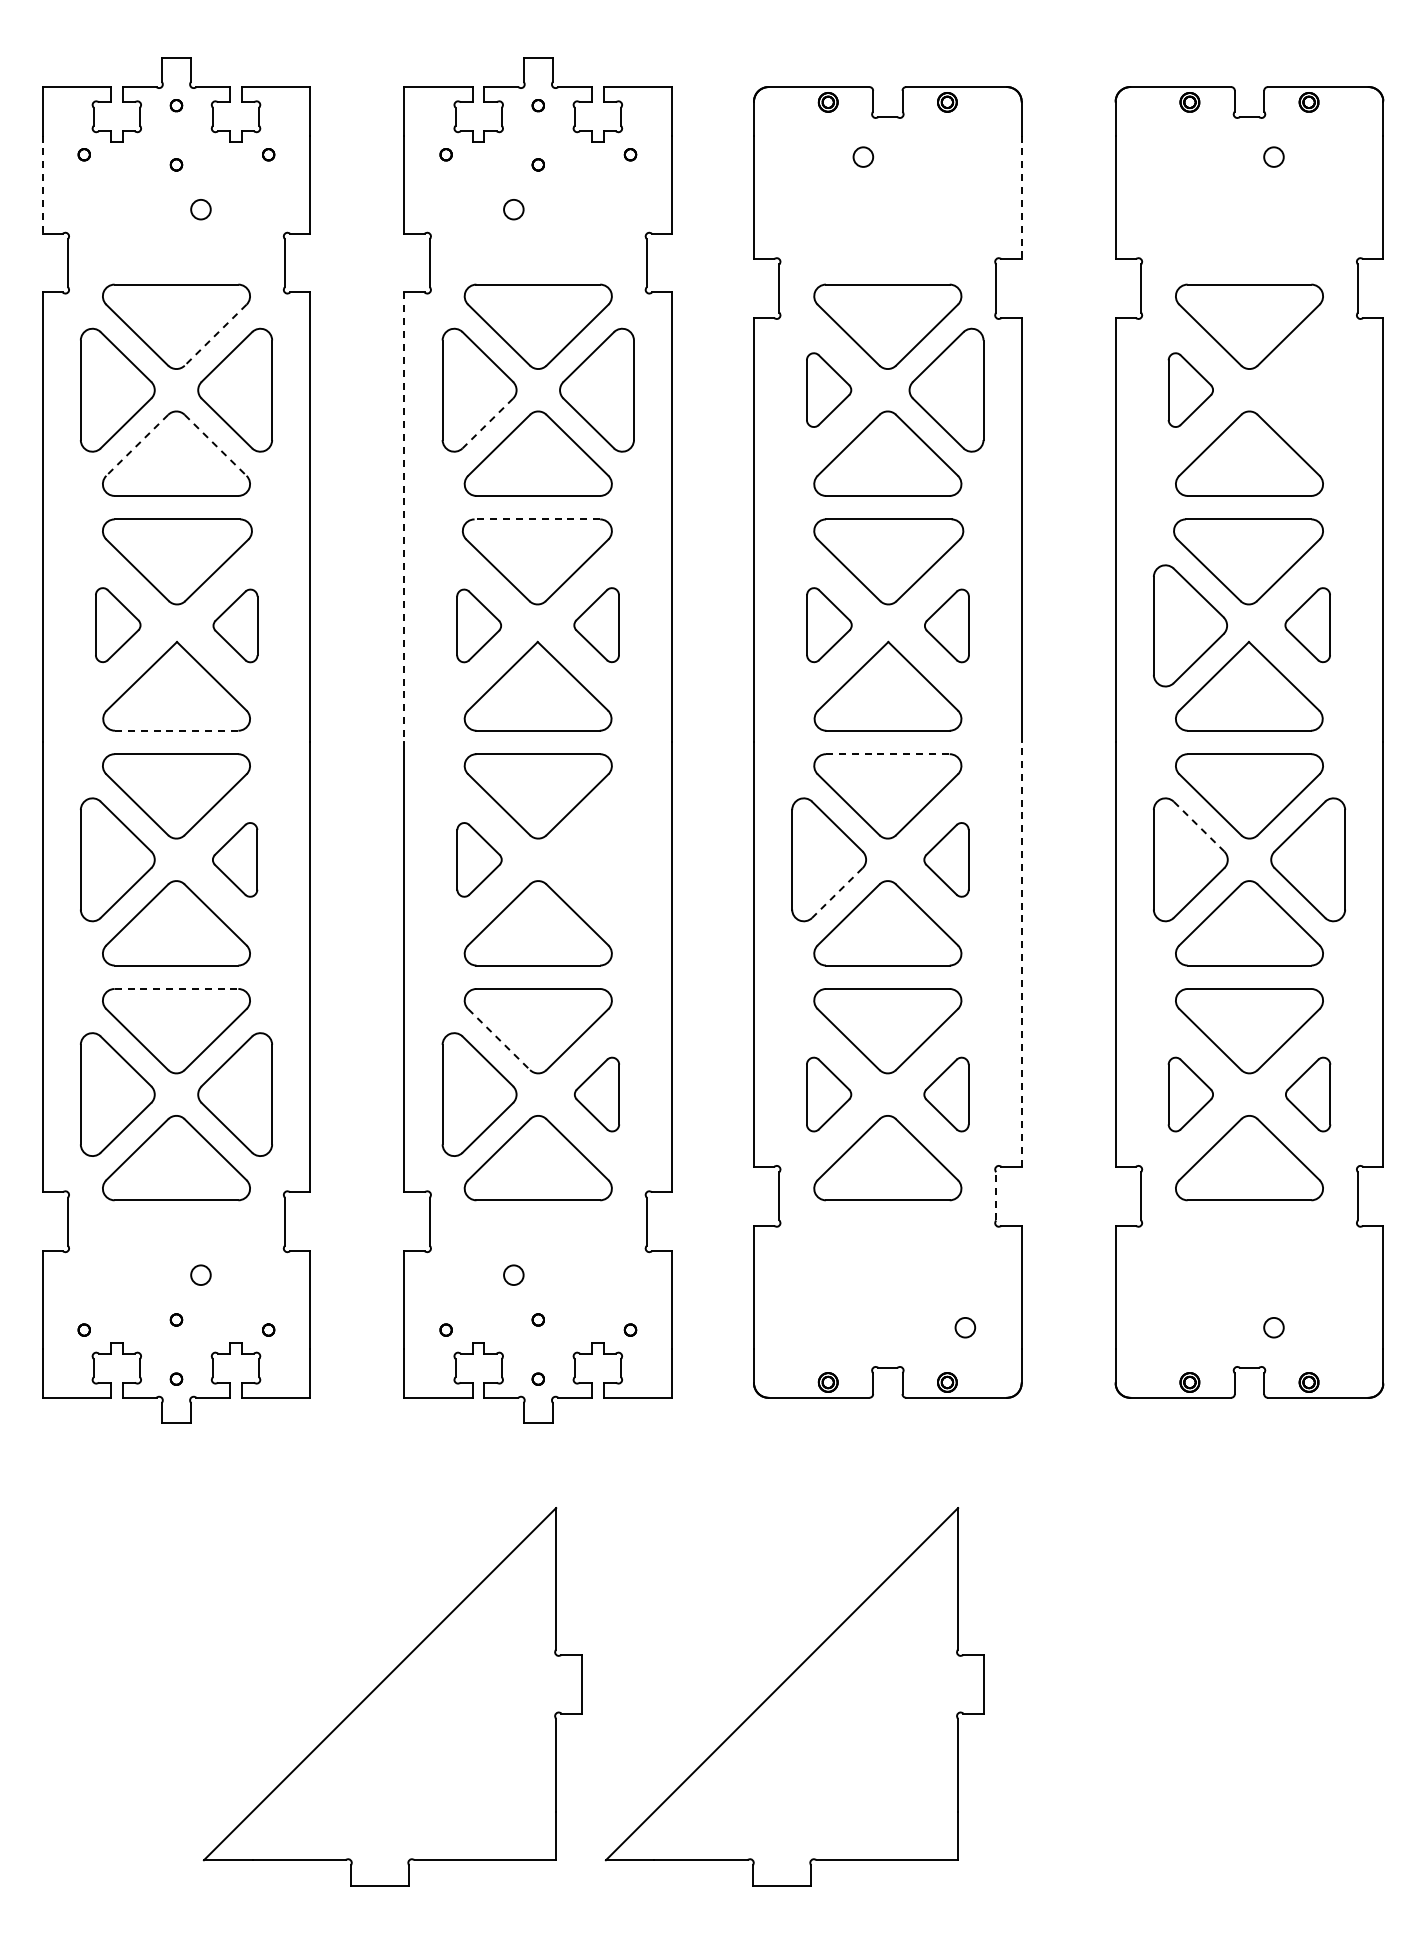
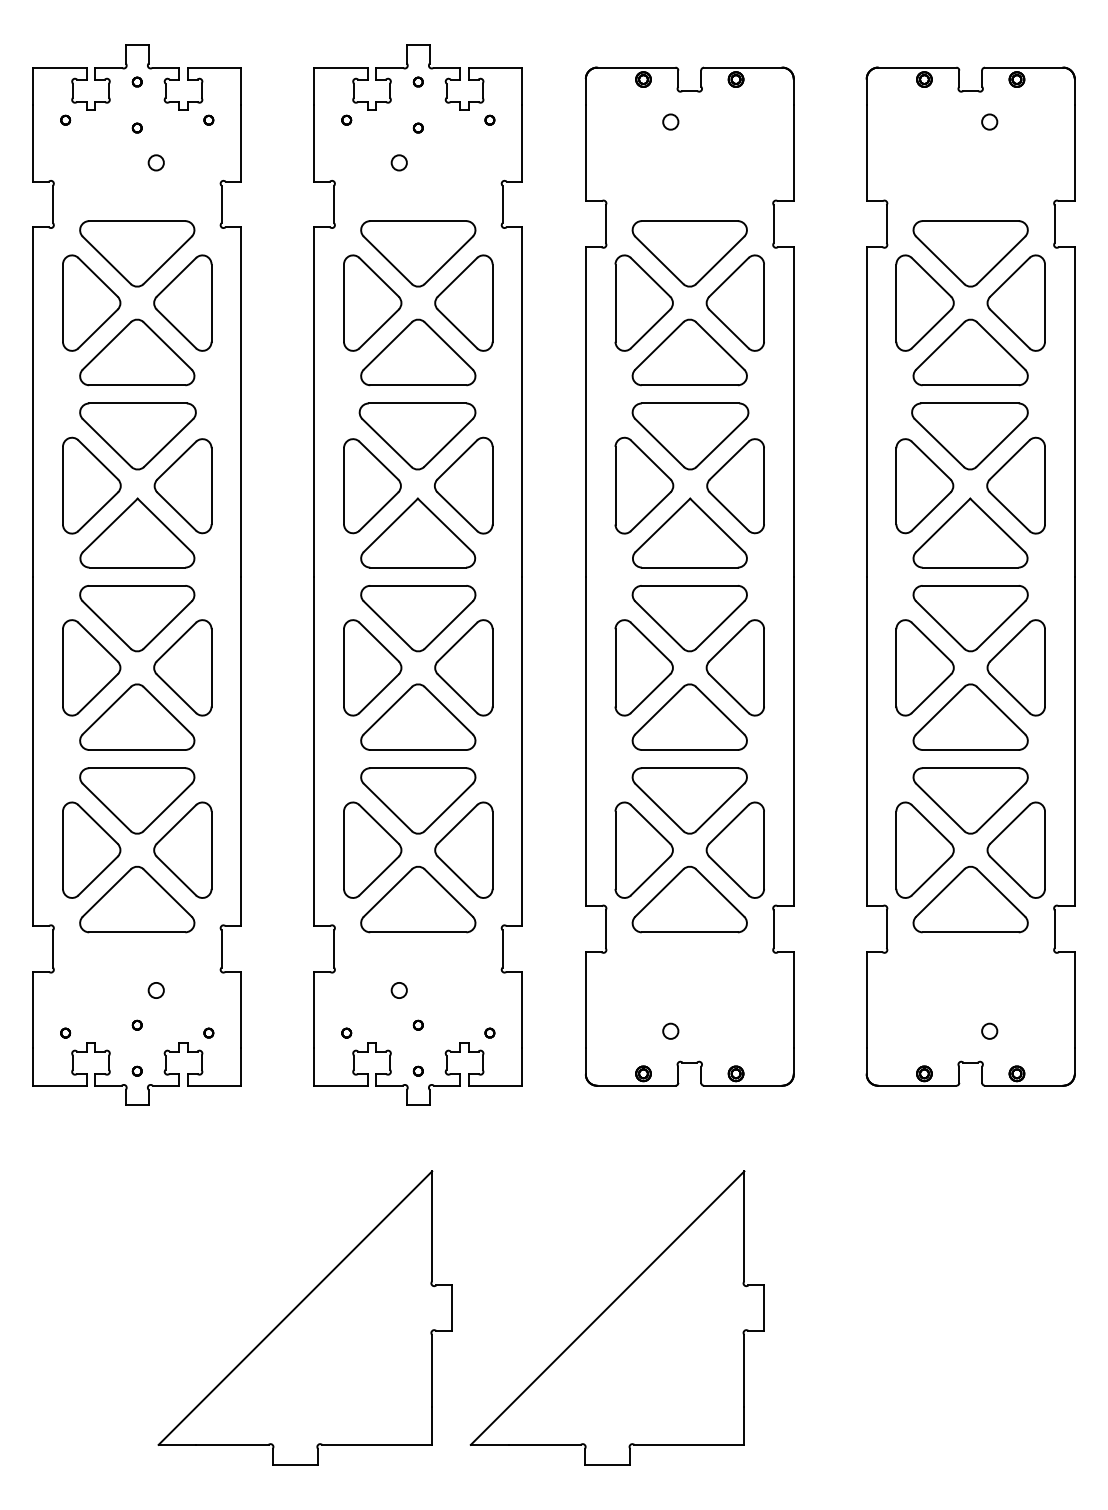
line: (42, 185) -> (33, 144), dashed -> solid
line: (1021, 197) -> (793, 153), dashed -> solid
line: (215, 335) -> (167, 260), dashed -> solid
part: (828, 389) -> (643, 302), size x1.67
part: (1190, 389) -> (924, 302), size x1.67
part: (1307, 389) -> (1015, 302), added
line: (487, 423) -> (378, 328), dashed -> solid
line: (136, 445) -> (106, 346), dashed -> solid
line: (216, 445) -> (168, 346), dashed -> solid
line: (404, 517) -> (314, 401), dashed -> solid
line: (537, 519) -> (417, 403), dashed -> solid
part: (118, 624) -> (92, 485), size x1.67
part: (596, 624) -> (463, 485), size x1.67
part: (829, 624) -> (644, 485), size x1.67
part: (1307, 624) -> (1015, 485), size x1.67
part: (235, 625) -> (183, 485), size x1.67
part: (478, 625) -> (371, 485), size x1.67
part: (946, 625) -> (735, 485), size x1.67
line: (176, 730) -> (137, 567), dashed -> solid
line: (887, 754) -> (689, 586), dashed -> solid
line: (1199, 826) -> (931, 641), dashed -> solid
part: (234, 859) -> (182, 667), size x1.67
part: (479, 859) -> (372, 667), size x1.67
part: (596, 859) -> (463, 667), added
part: (946, 859) -> (735, 667), size x1.67
line: (837, 893) -> (650, 694), dashed -> solid
line: (1021, 954) -> (793, 741), dashed -> solid
line: (176, 989) -> (137, 768), dashed -> solid
line: (499, 1039) -> (388, 807), dashed -> solid
part: (596, 1094) -> (463, 850), size x1.67
part: (828, 1094) -> (643, 850), size x1.67
part: (946, 1094) -> (735, 850), size x1.67
part: (1190, 1094) -> (924, 850), size x1.67
part: (1307, 1094) -> (1015, 850), size x1.67
line: (996, 1195) -> (774, 928), dashed -> solid
circle: (965, 1327) -> (670, 1031), moved

